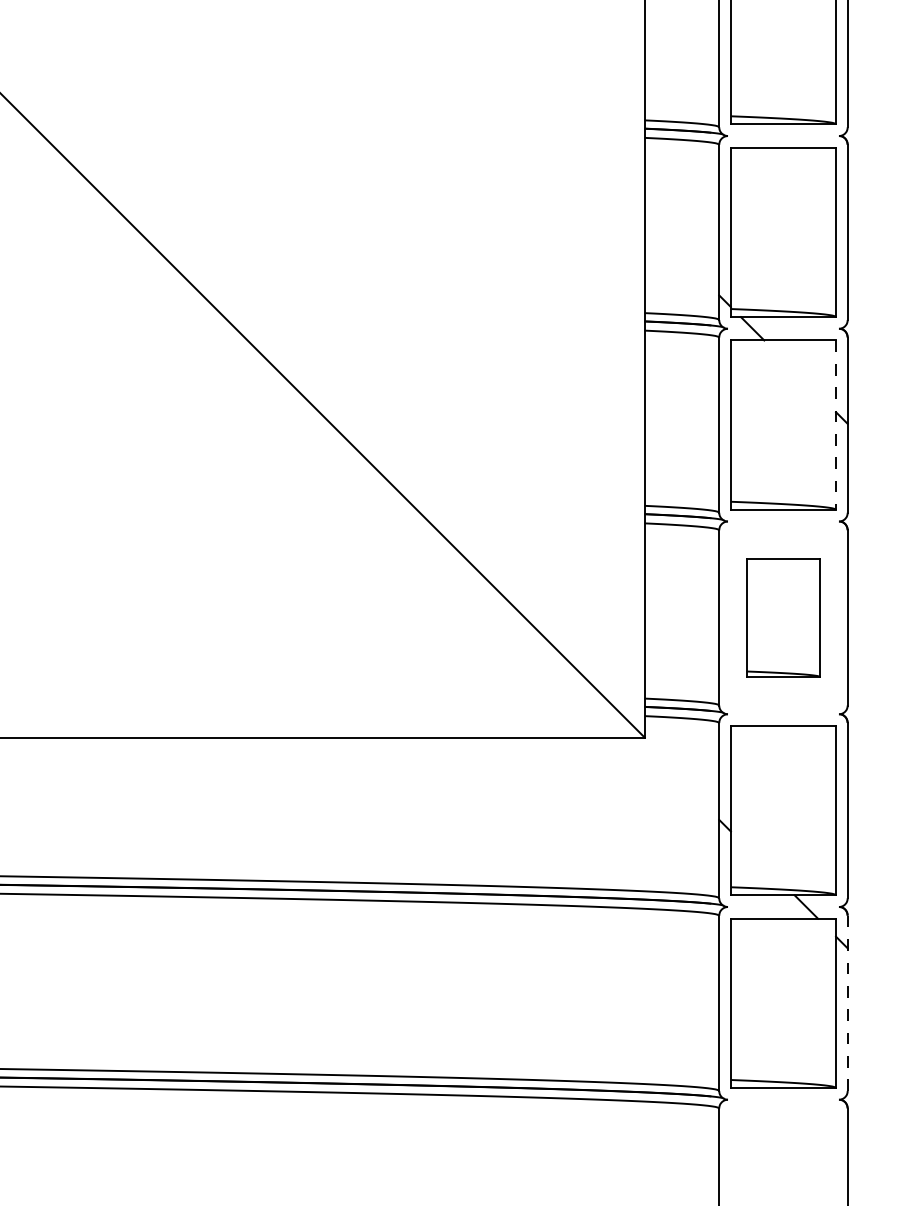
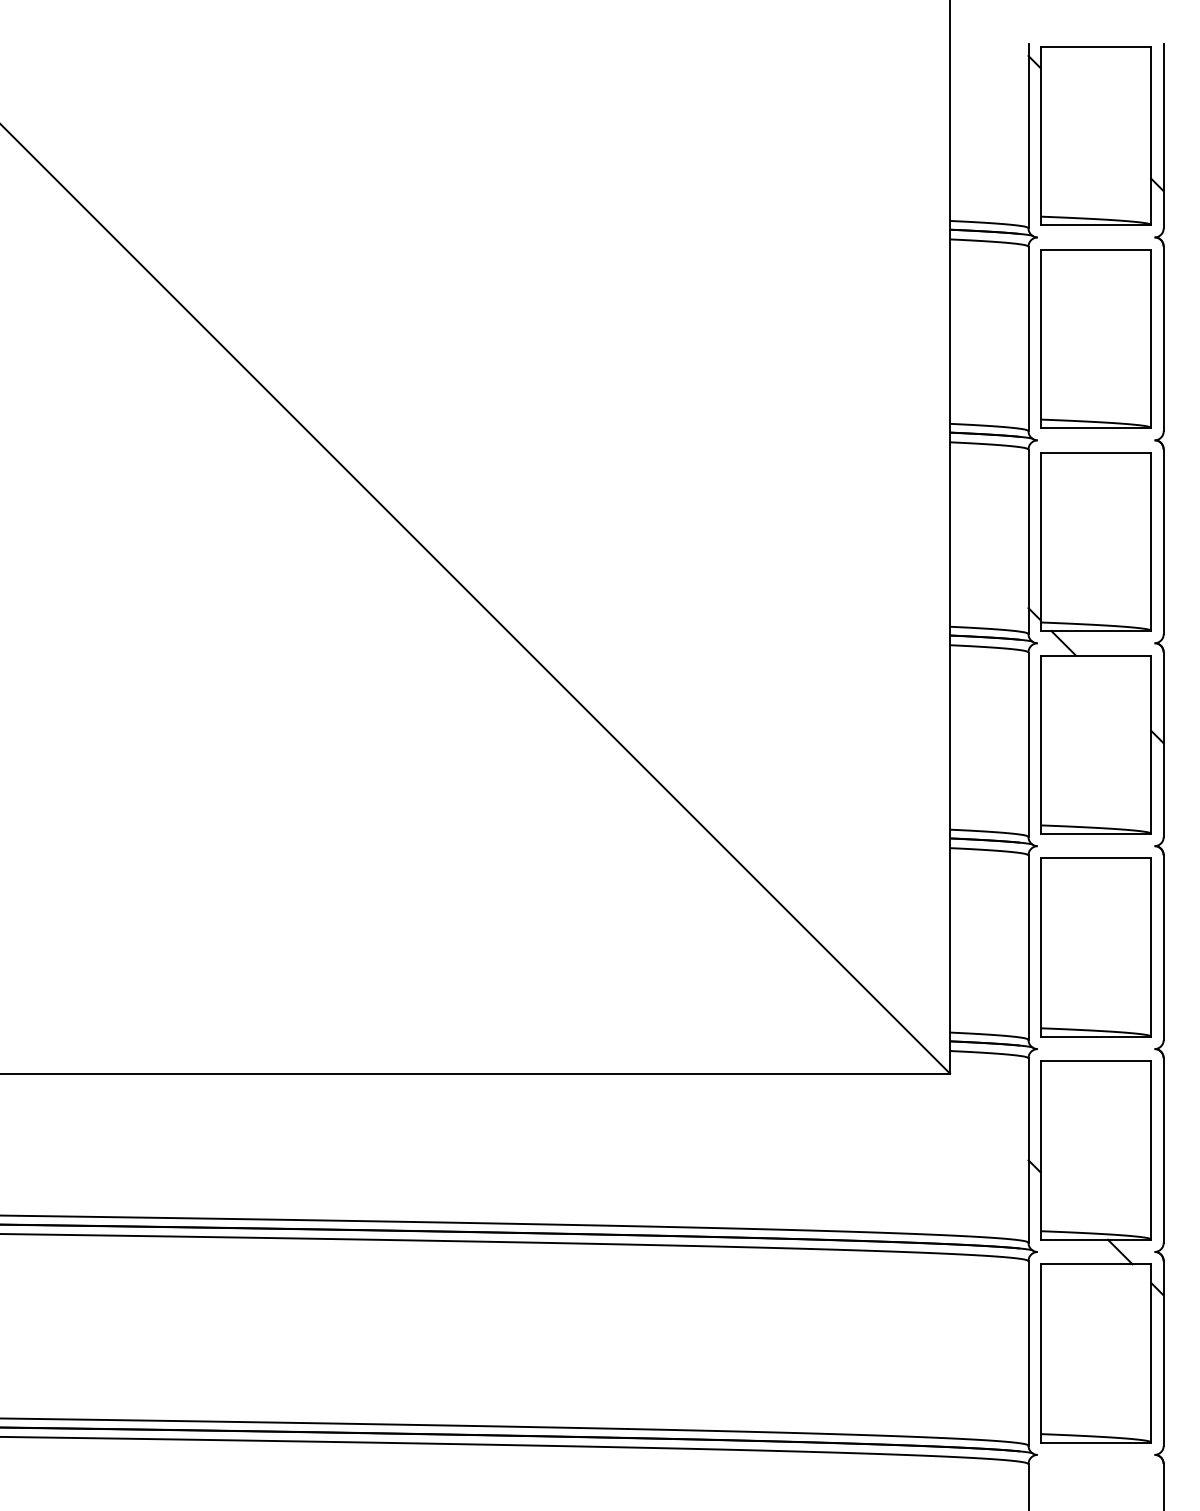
line: (836, 425) -> (1151, 745), dashed -> solid
part: (782, 617) -> (1095, 947), size x1.43
line: (847, 1003) -> (1163, 1353), dashed -> solid

